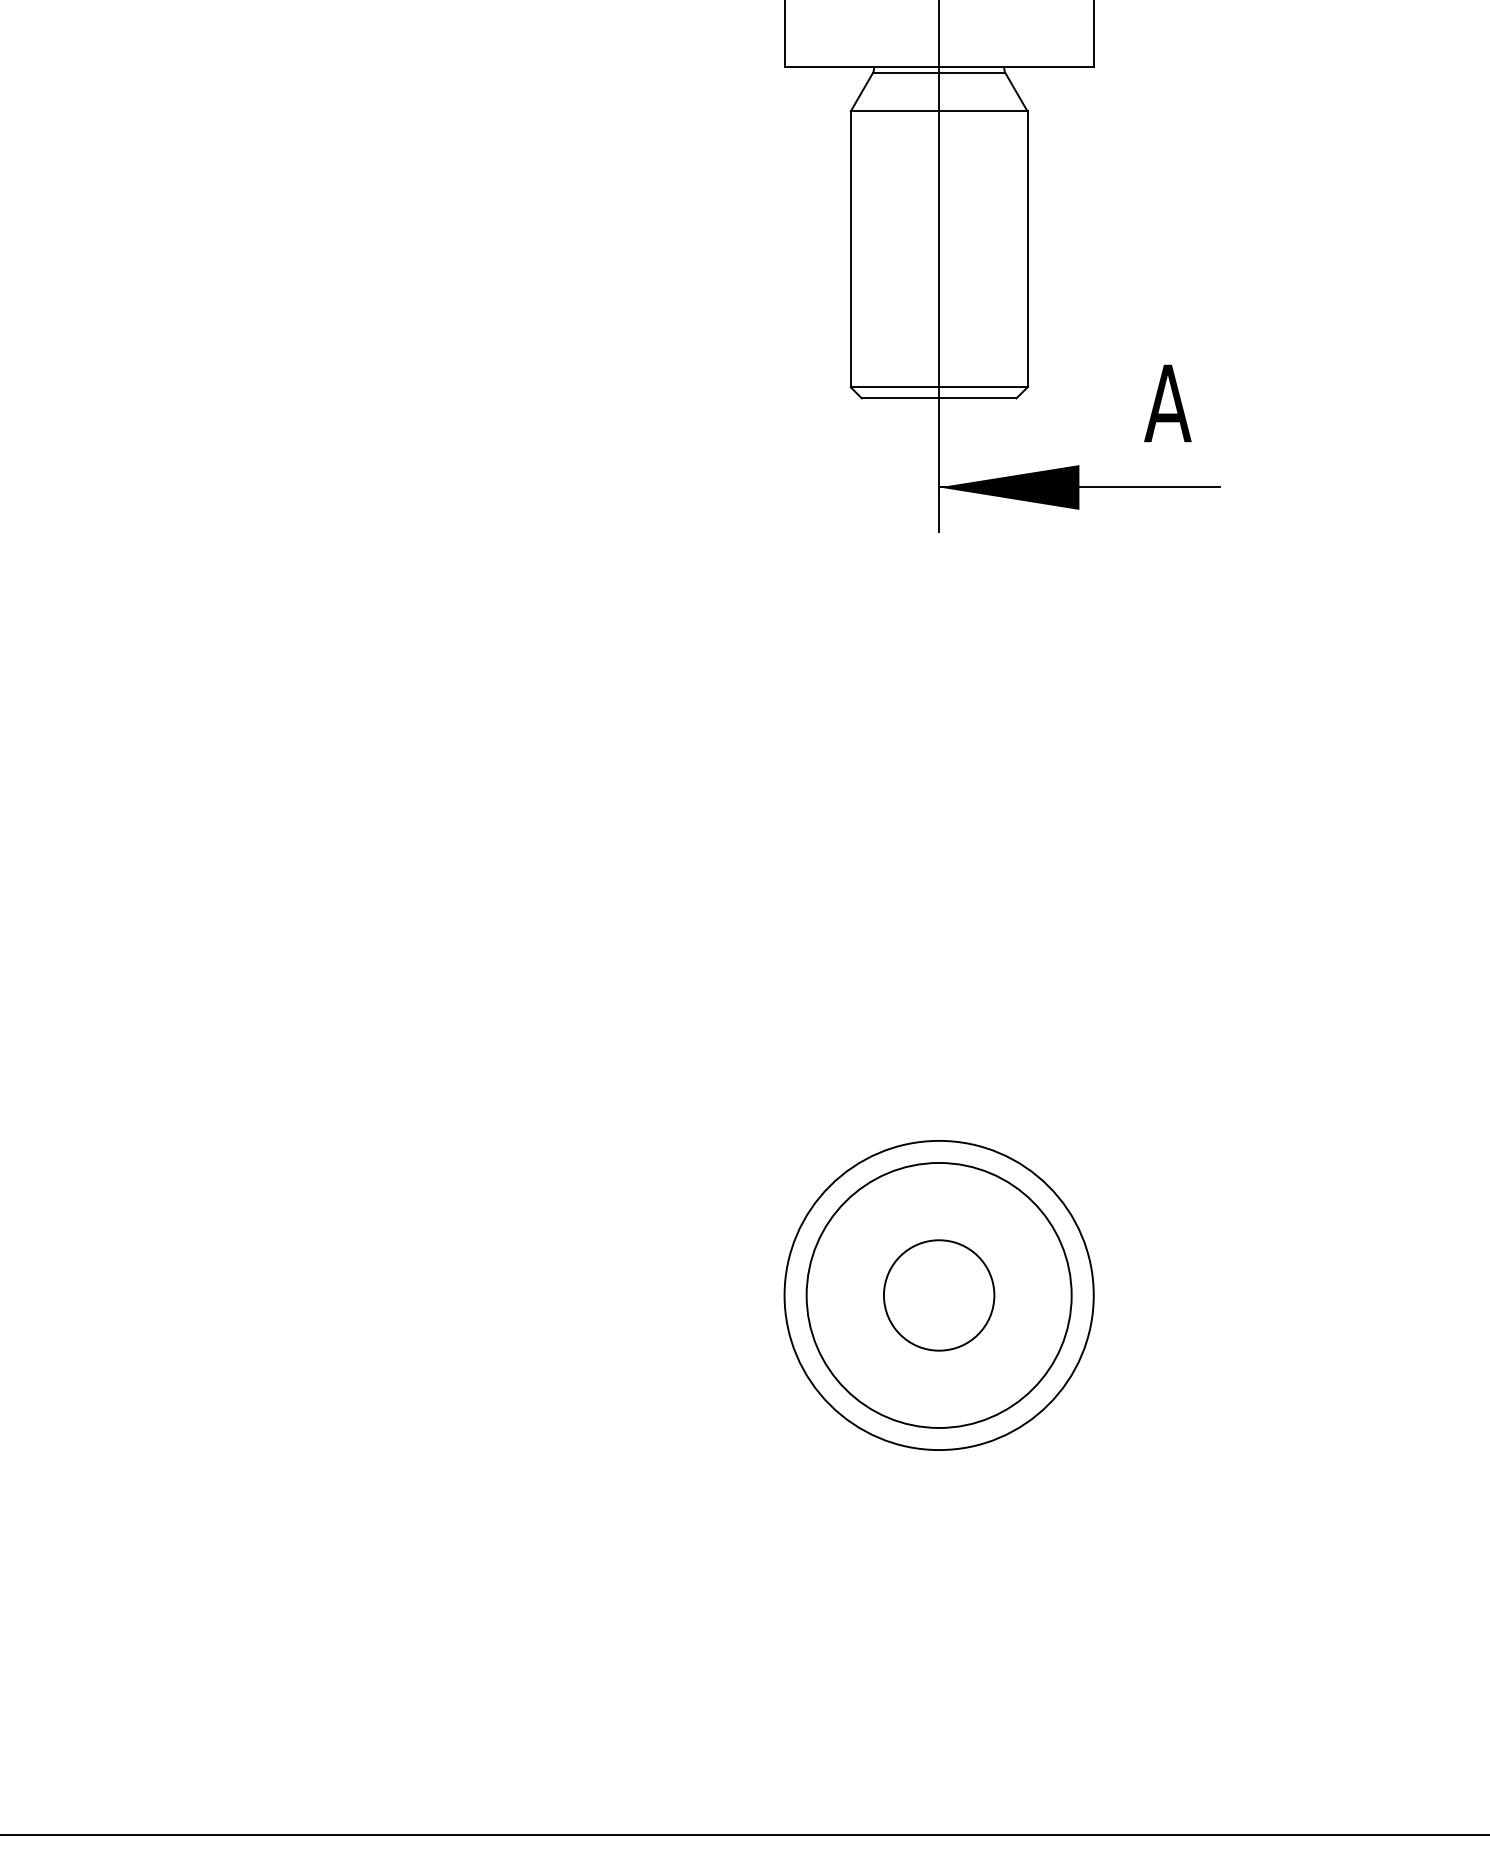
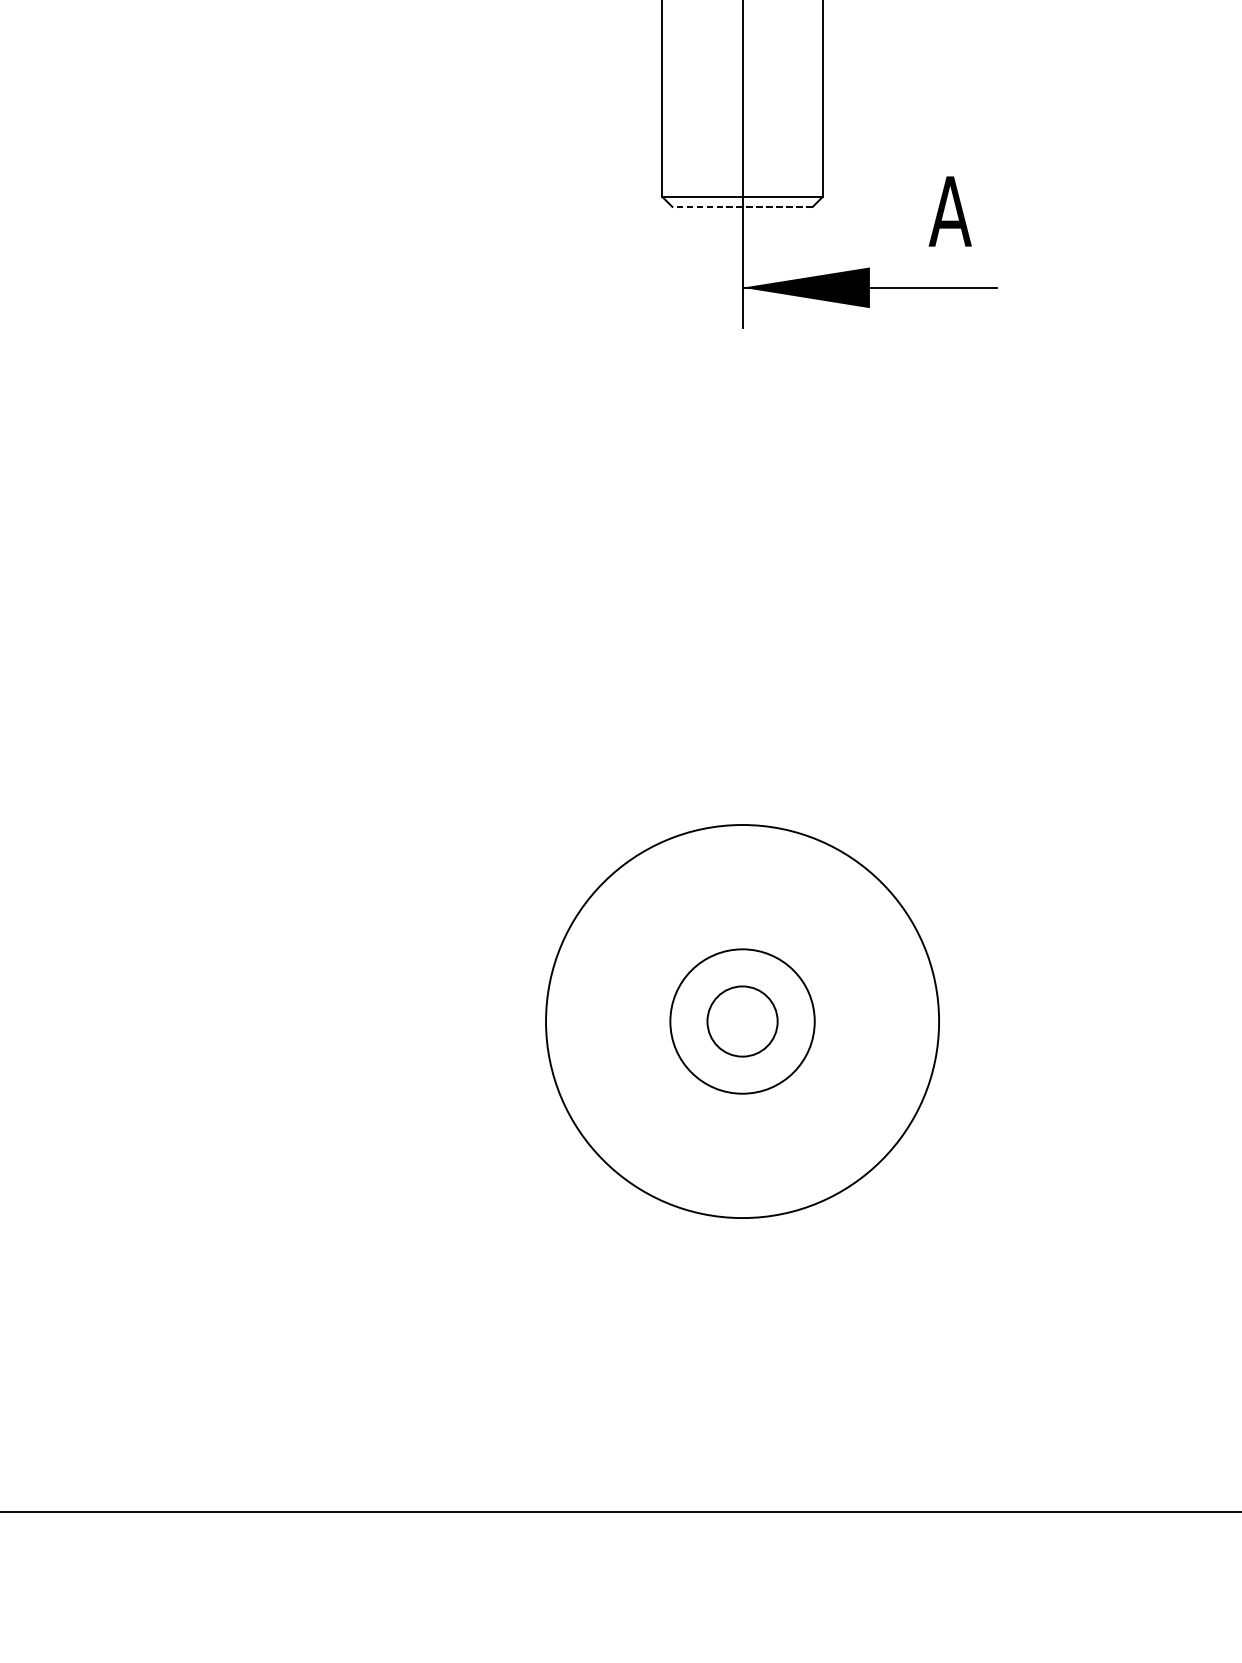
line: (938, 398) -> (741, 206), solid -> dashed
circle: (938, 1294) -> (741, 1020), size x0.6
circle: (938, 1295) -> (741, 1021), size x0.7
circle: (938, 1295) -> (741, 1021), size x1.4

